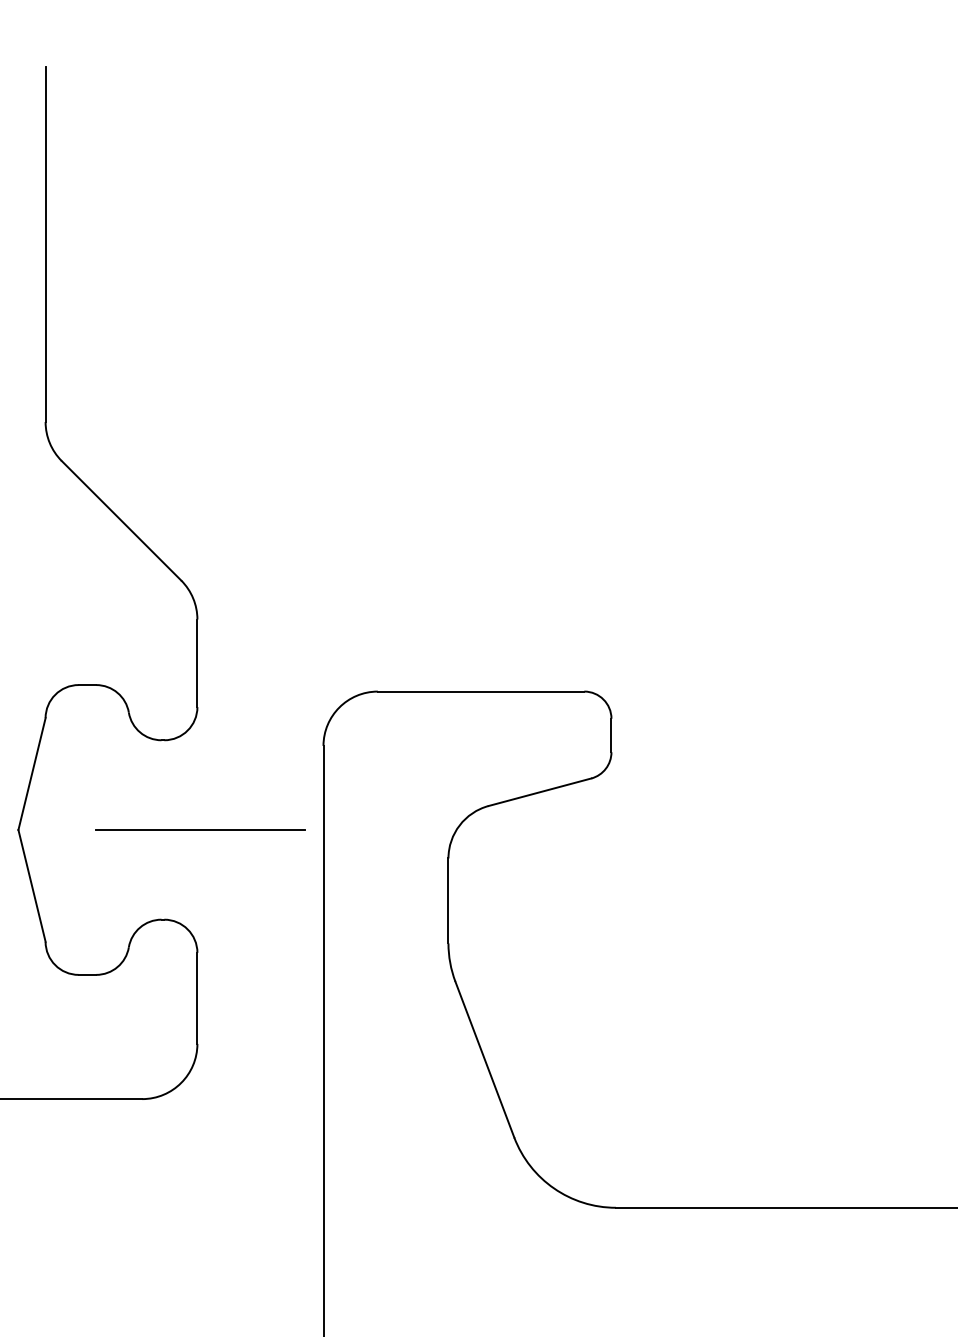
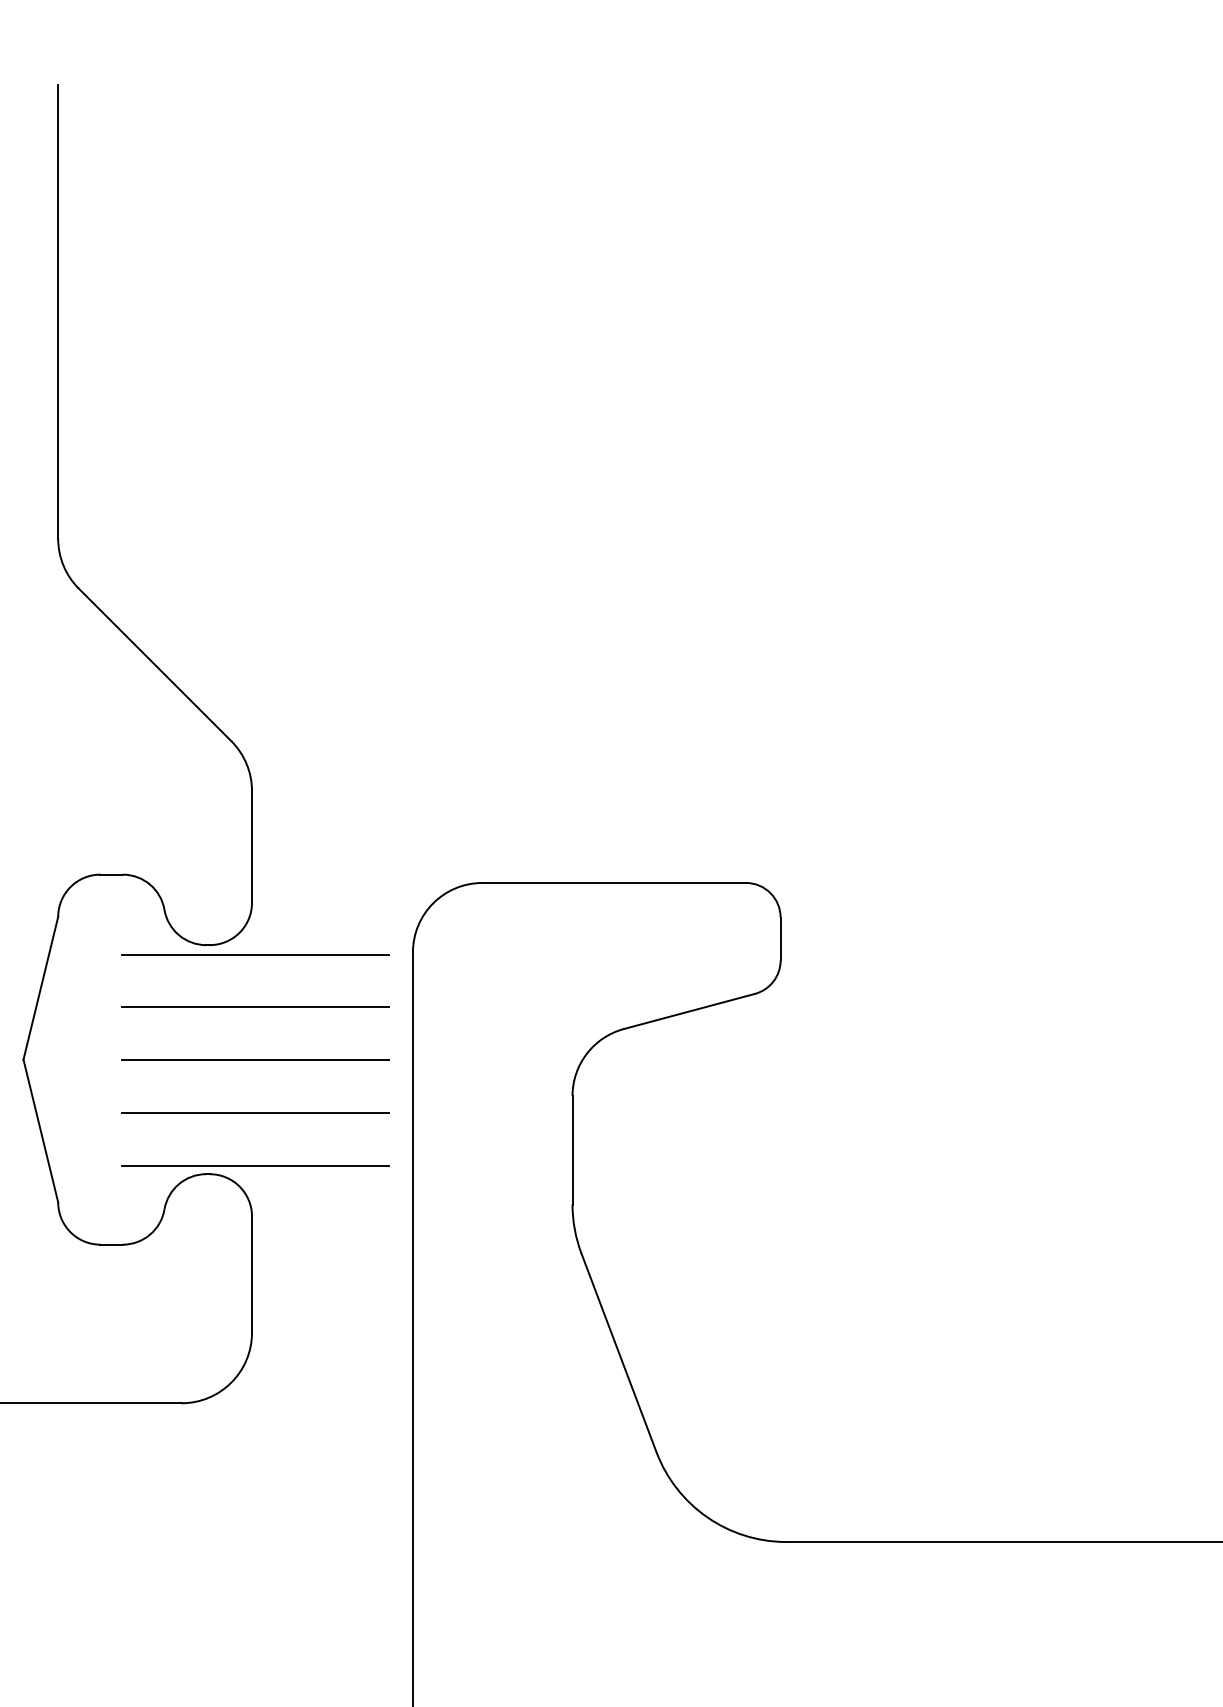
line: (199, 747) -> (254, 954), added
line: (199, 789) -> (254, 1007), added
line: (199, 871) -> (254, 1112), added
line: (199, 913) -> (254, 1166), added

